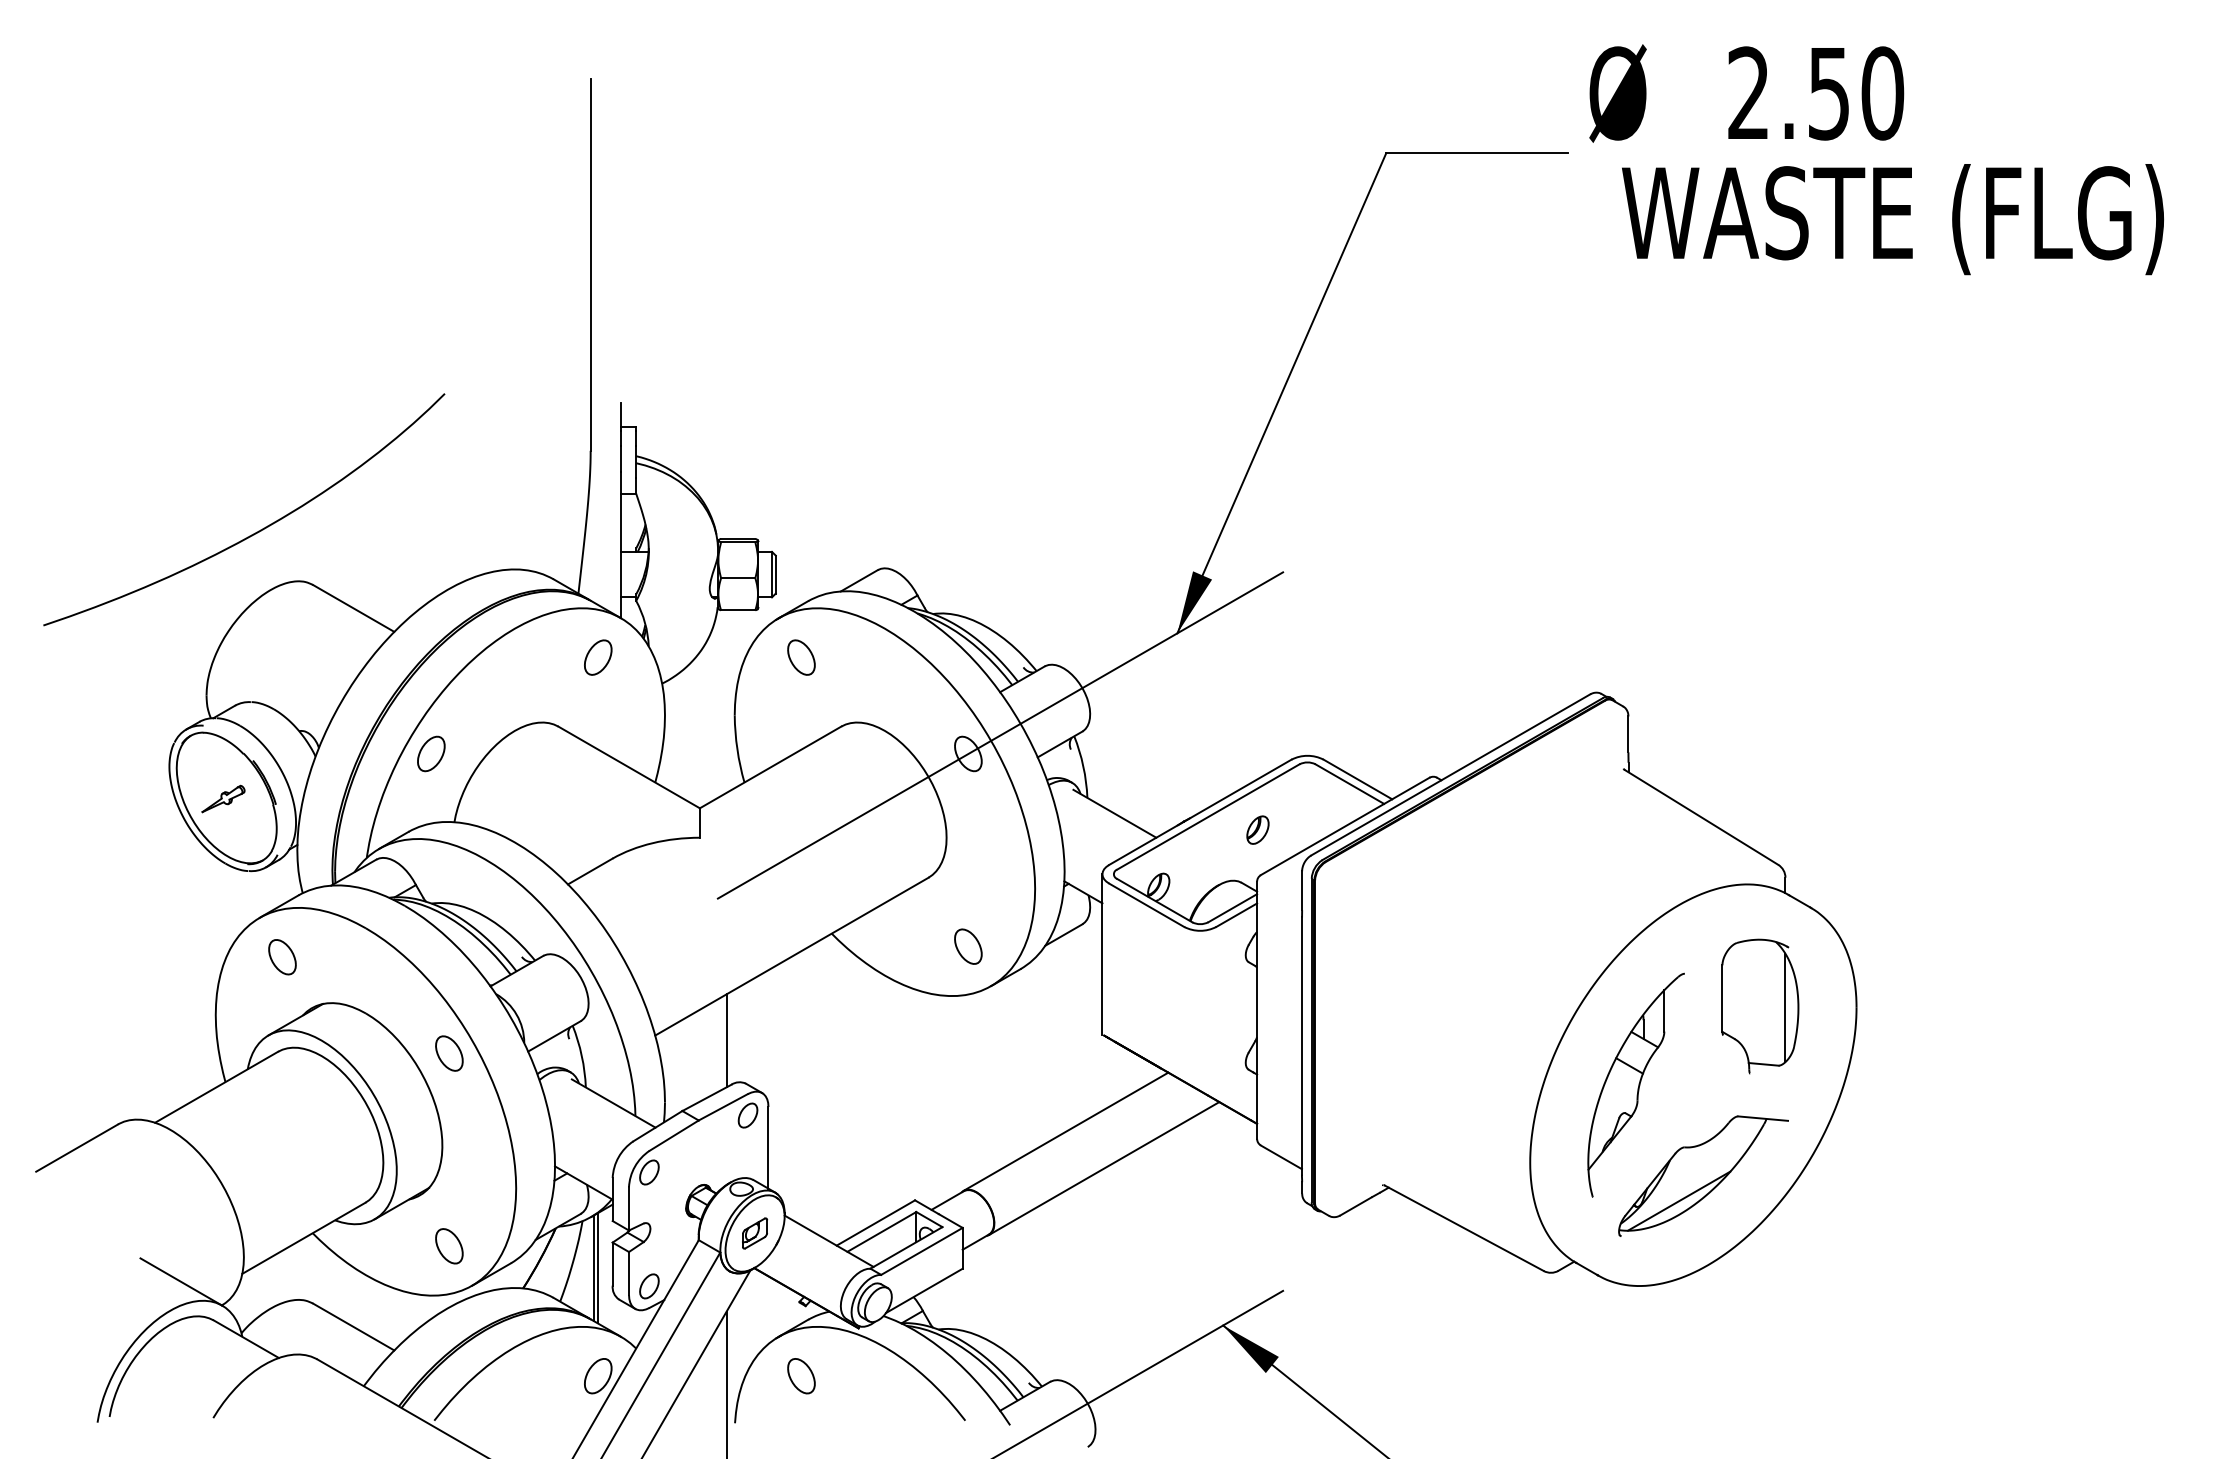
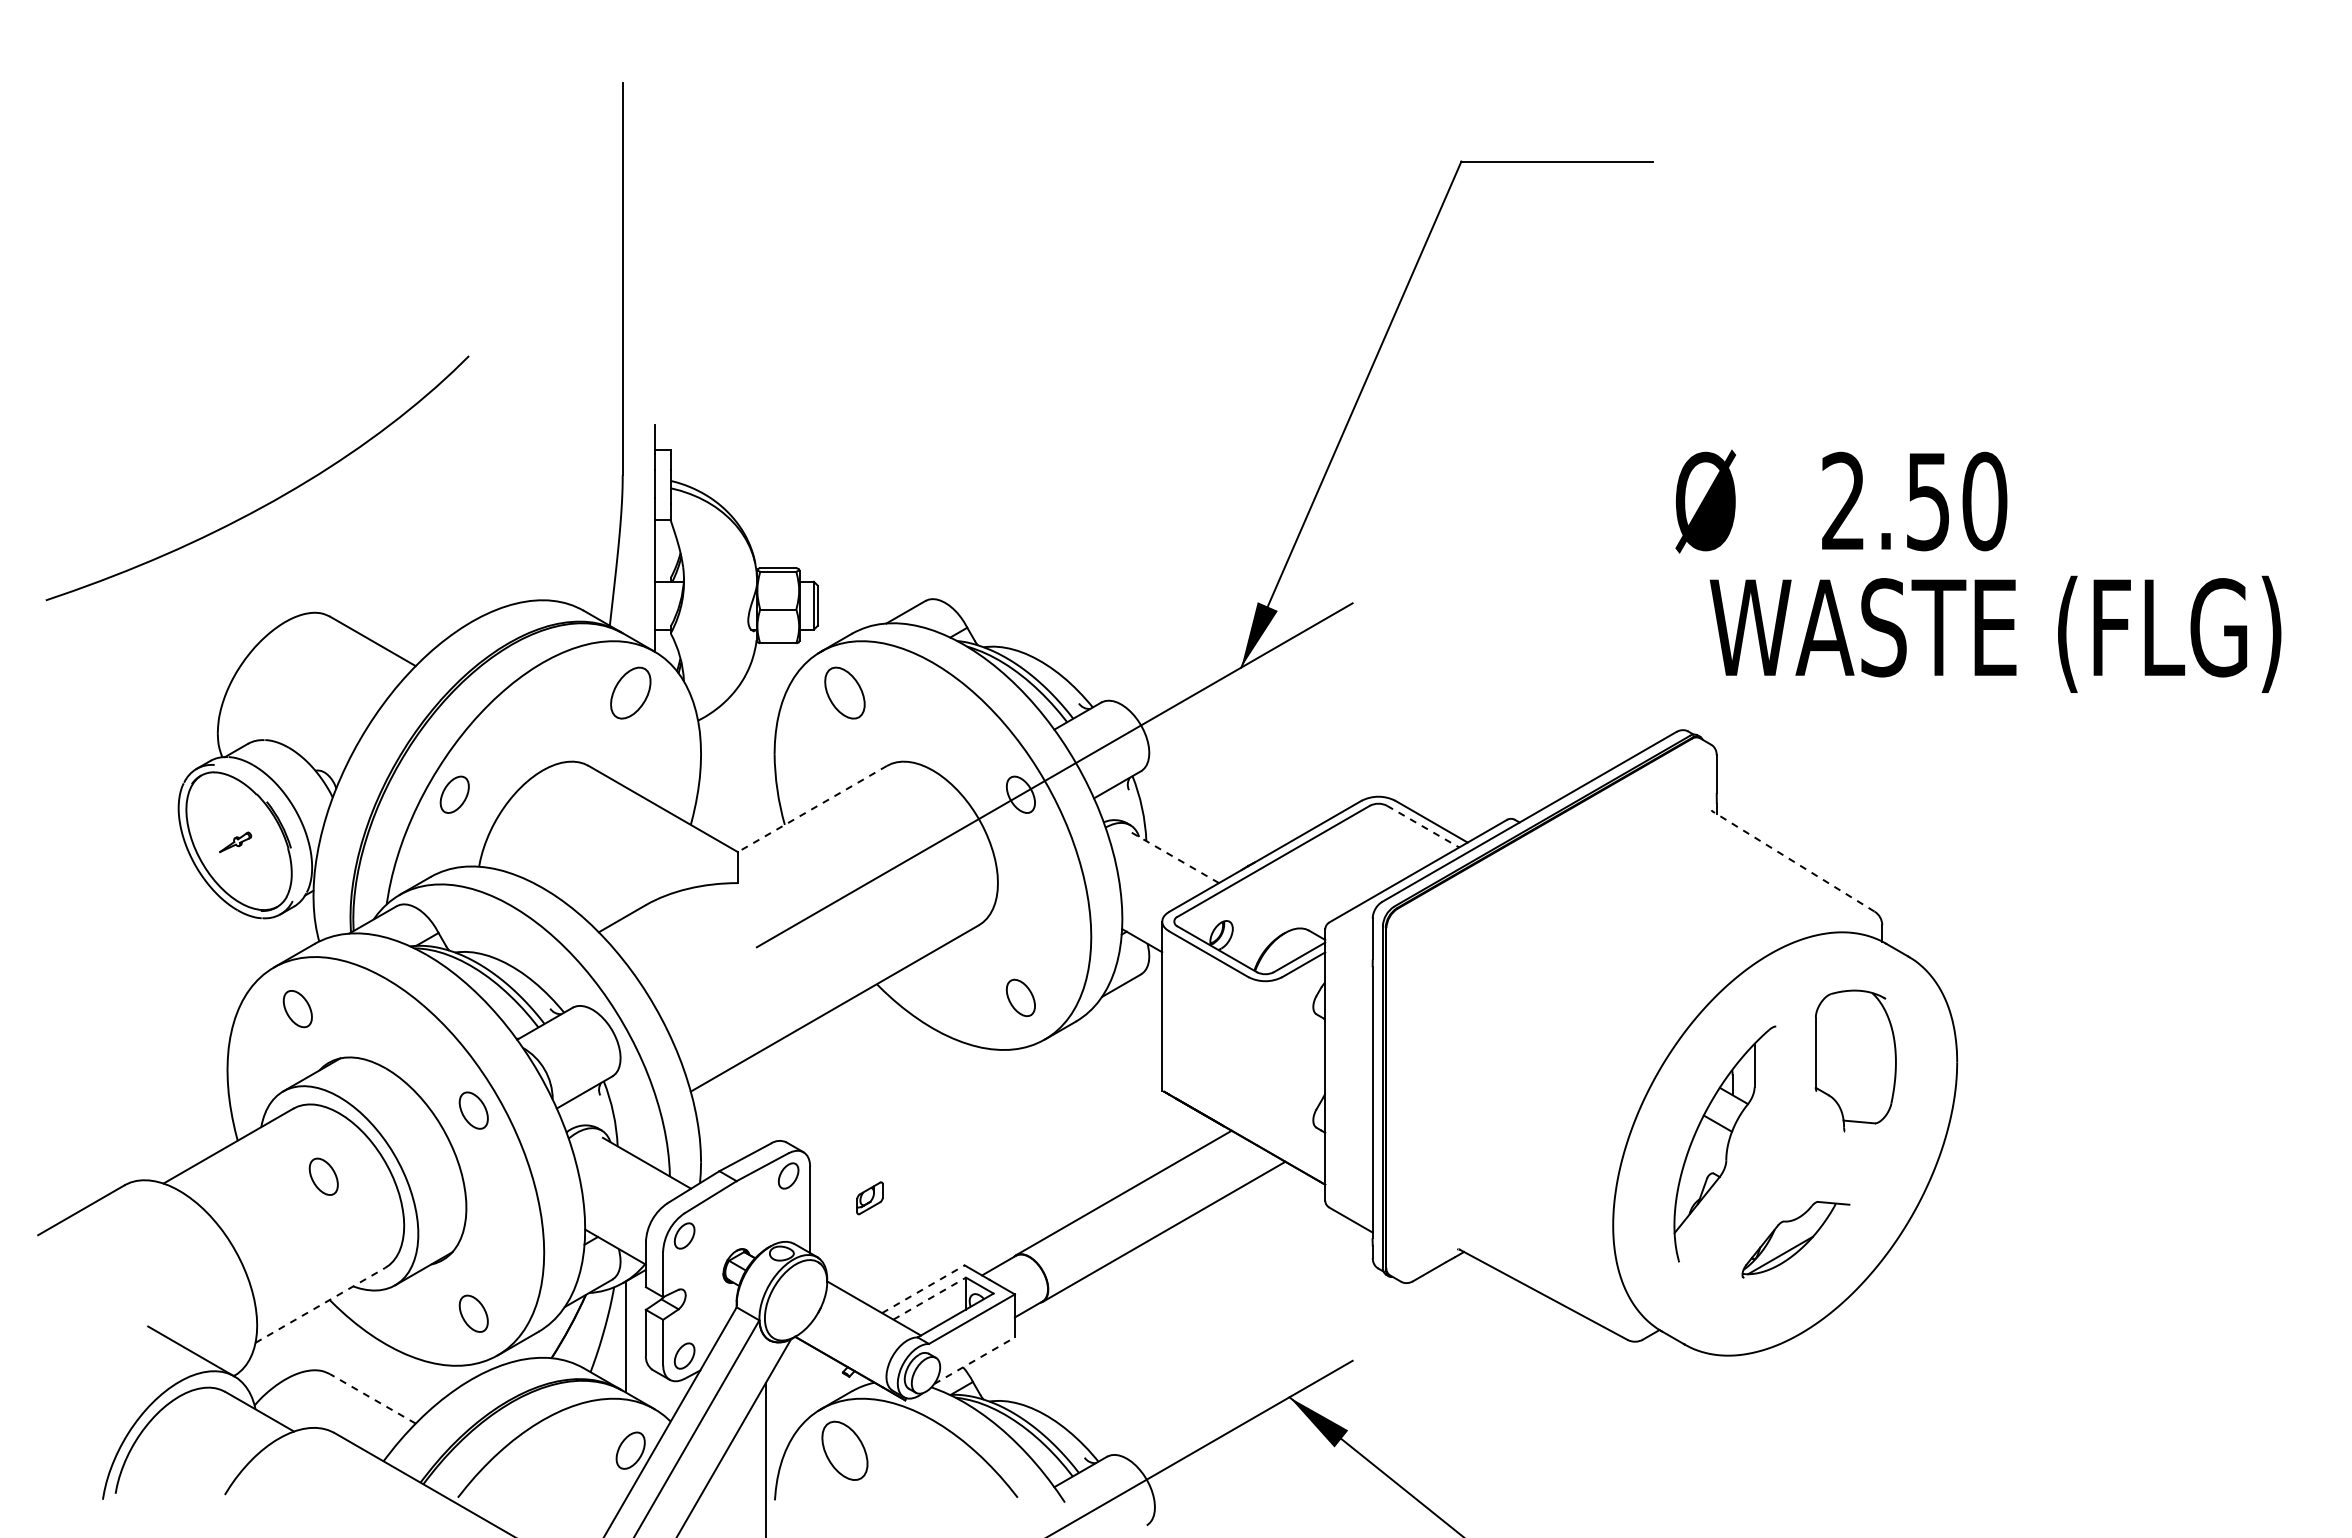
text: (1876, 158) -> (1978, 570), moved
curve: (254, 532) -> (268, 502), moved
part: (598, 657) -> (630, 693), size x1.4
part: (801, 657) -> (844, 693), size x1.4
line: (769, 767) -> (811, 809), solid -> dashed
line: (1350, 784) -> (1423, 826), solid -> dashed
part: (223, 799) -> (235, 842), size x0.7
line: (1114, 813) -> (1174, 857), solid -> dashed
line: (1701, 817) -> (1793, 861), solid -> dashed
part: (1258, 829) -> (1326, 874), removed
line: (1785, 1007) -> (1882, 1062), removed
line: (727, 1041) -> (766, 1097), removed
part: (306, 1116) -> (323, 1176), added
part: (1703, 1175) -> (1795, 1239), size x0.6
line: (875, 1223) -> (923, 1289), solid -> dashed
line: (881, 1231) -> (929, 1298), solid -> dashed
part: (754, 1233) -> (869, 1198), moved
line: (303, 1238) -> (320, 1305), solid -> dashed
line: (598, 1267) -> (630, 1336), removed
line: (924, 1290) -> (974, 1360), solid -> dashed
line: (353, 1326) -> (372, 1398), solid -> dashed
part: (801, 1375) -> (844, 1450), size x1.6

